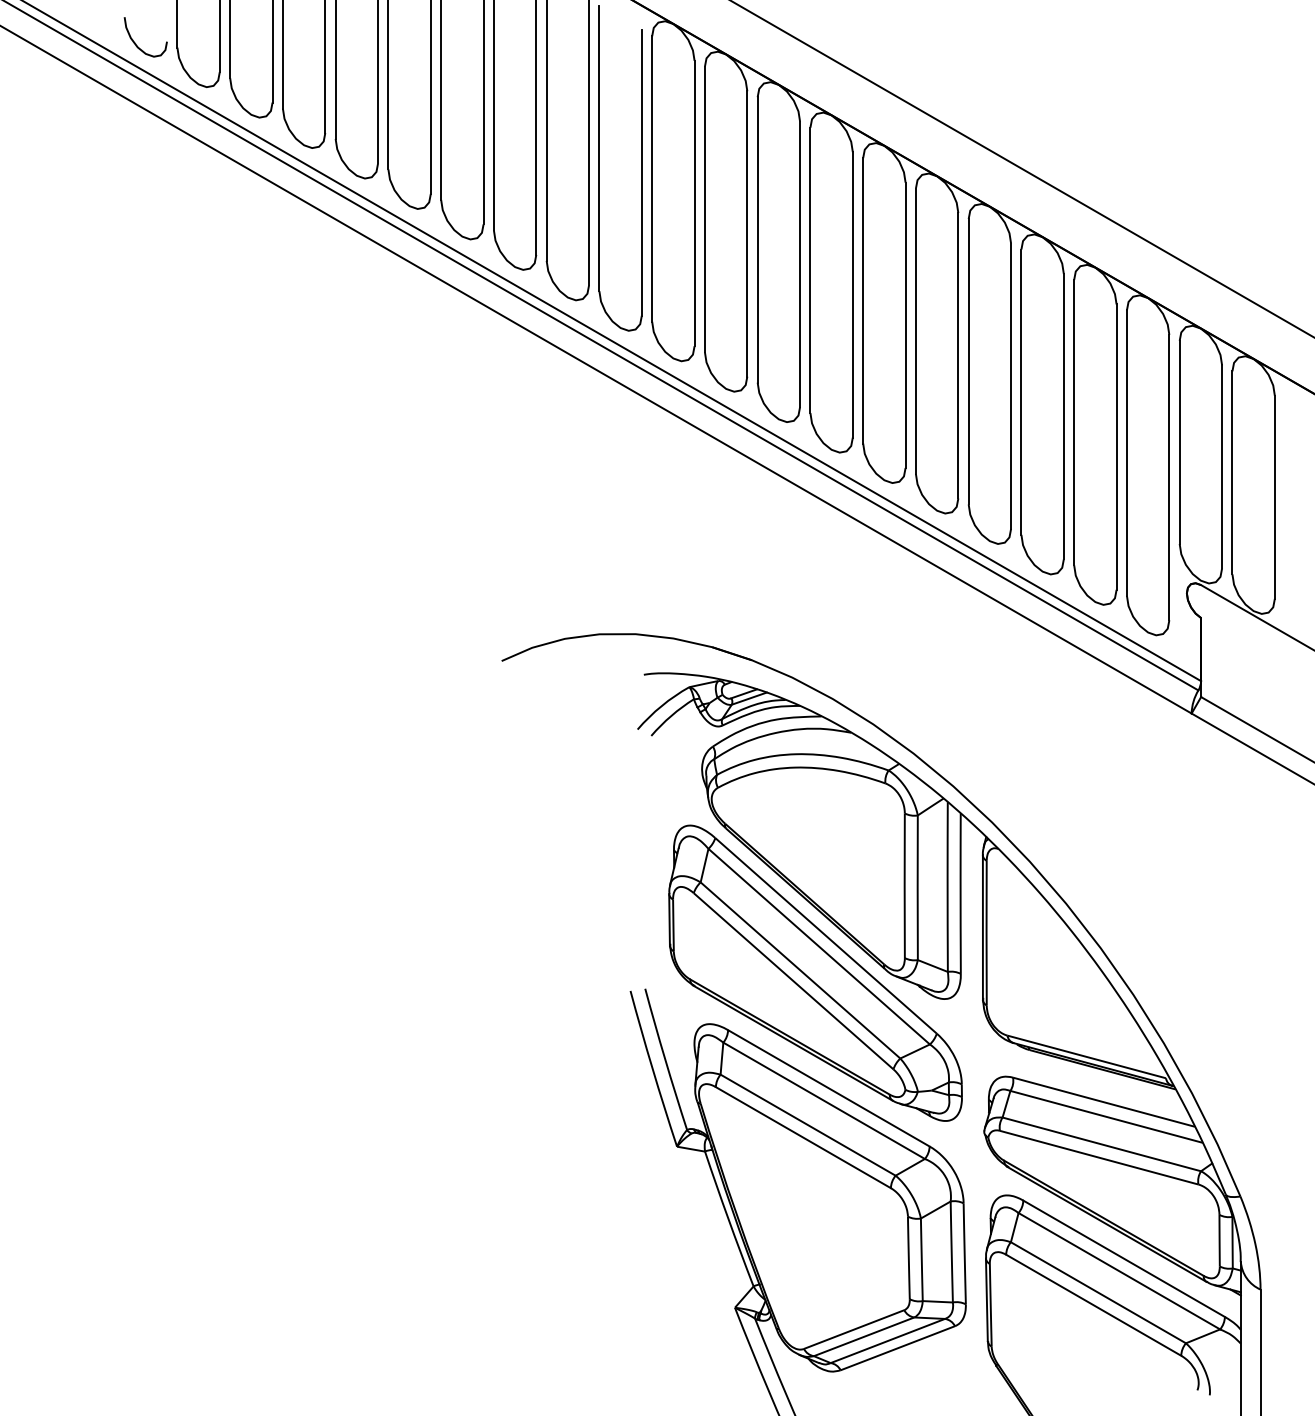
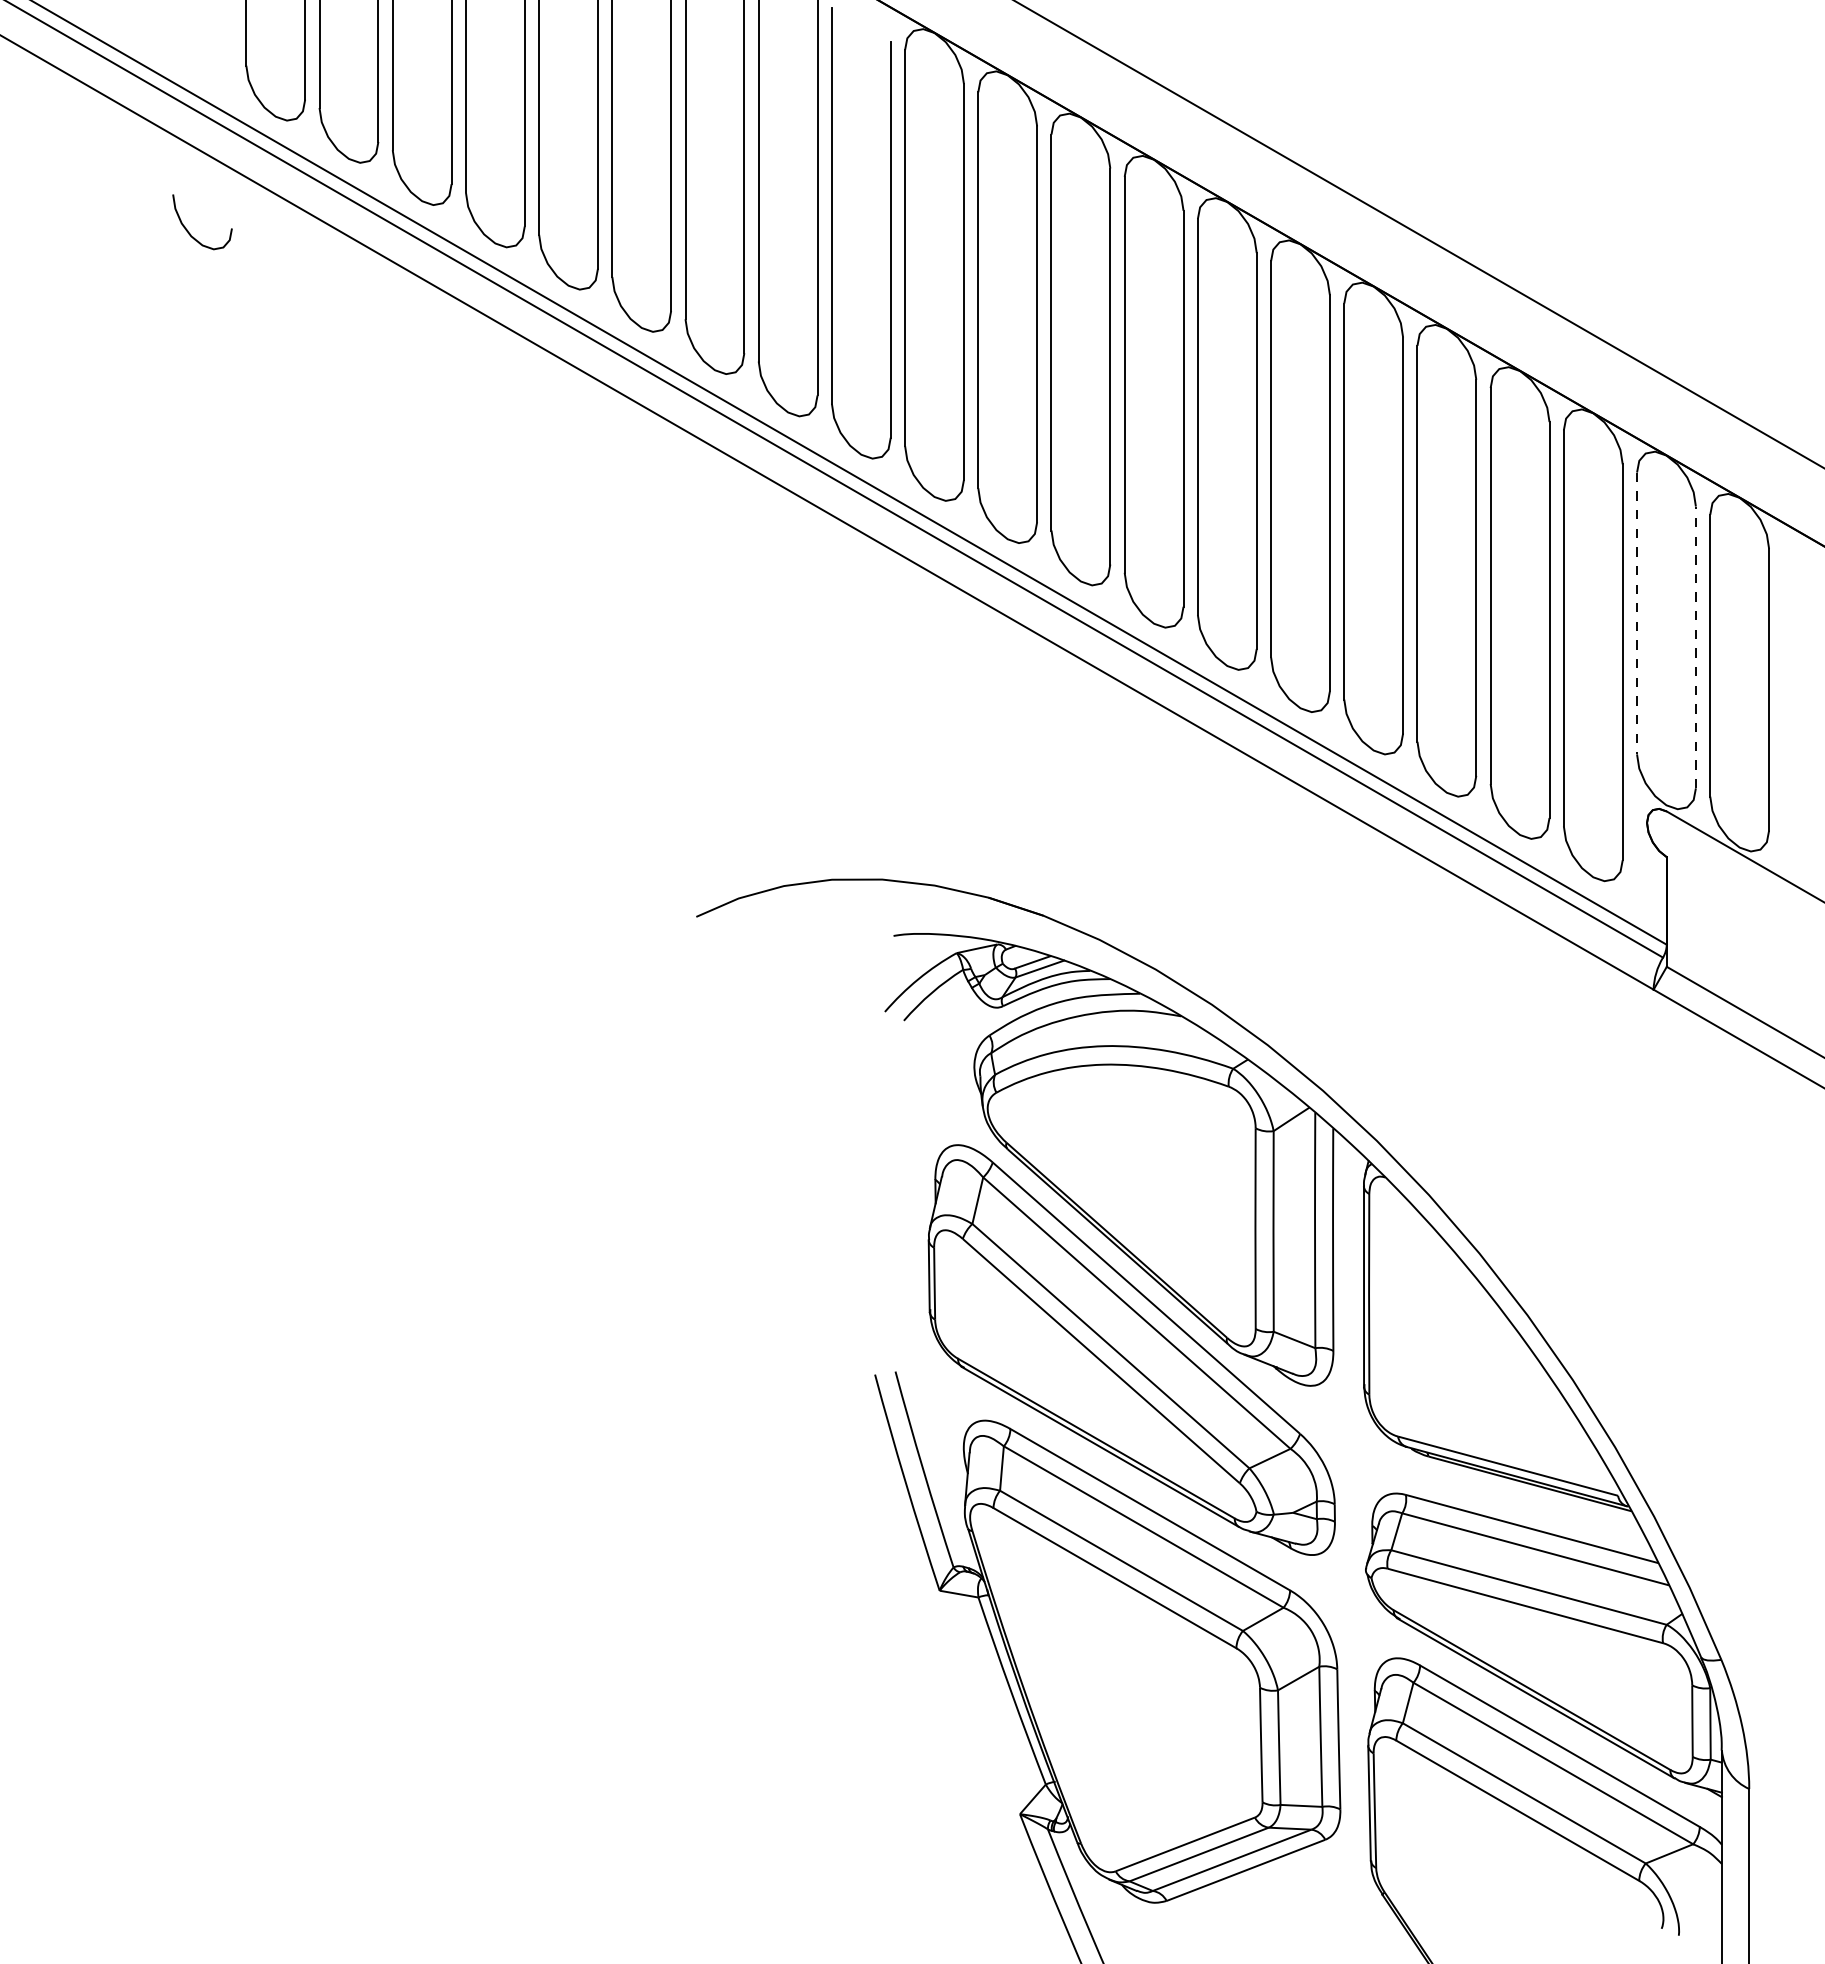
curve: (135, 43) -> (188, 230), moved
line: (1180, 442) -> (1637, 613), solid -> dashed
line: (1221, 466) -> (1695, 647), solid -> dashed

